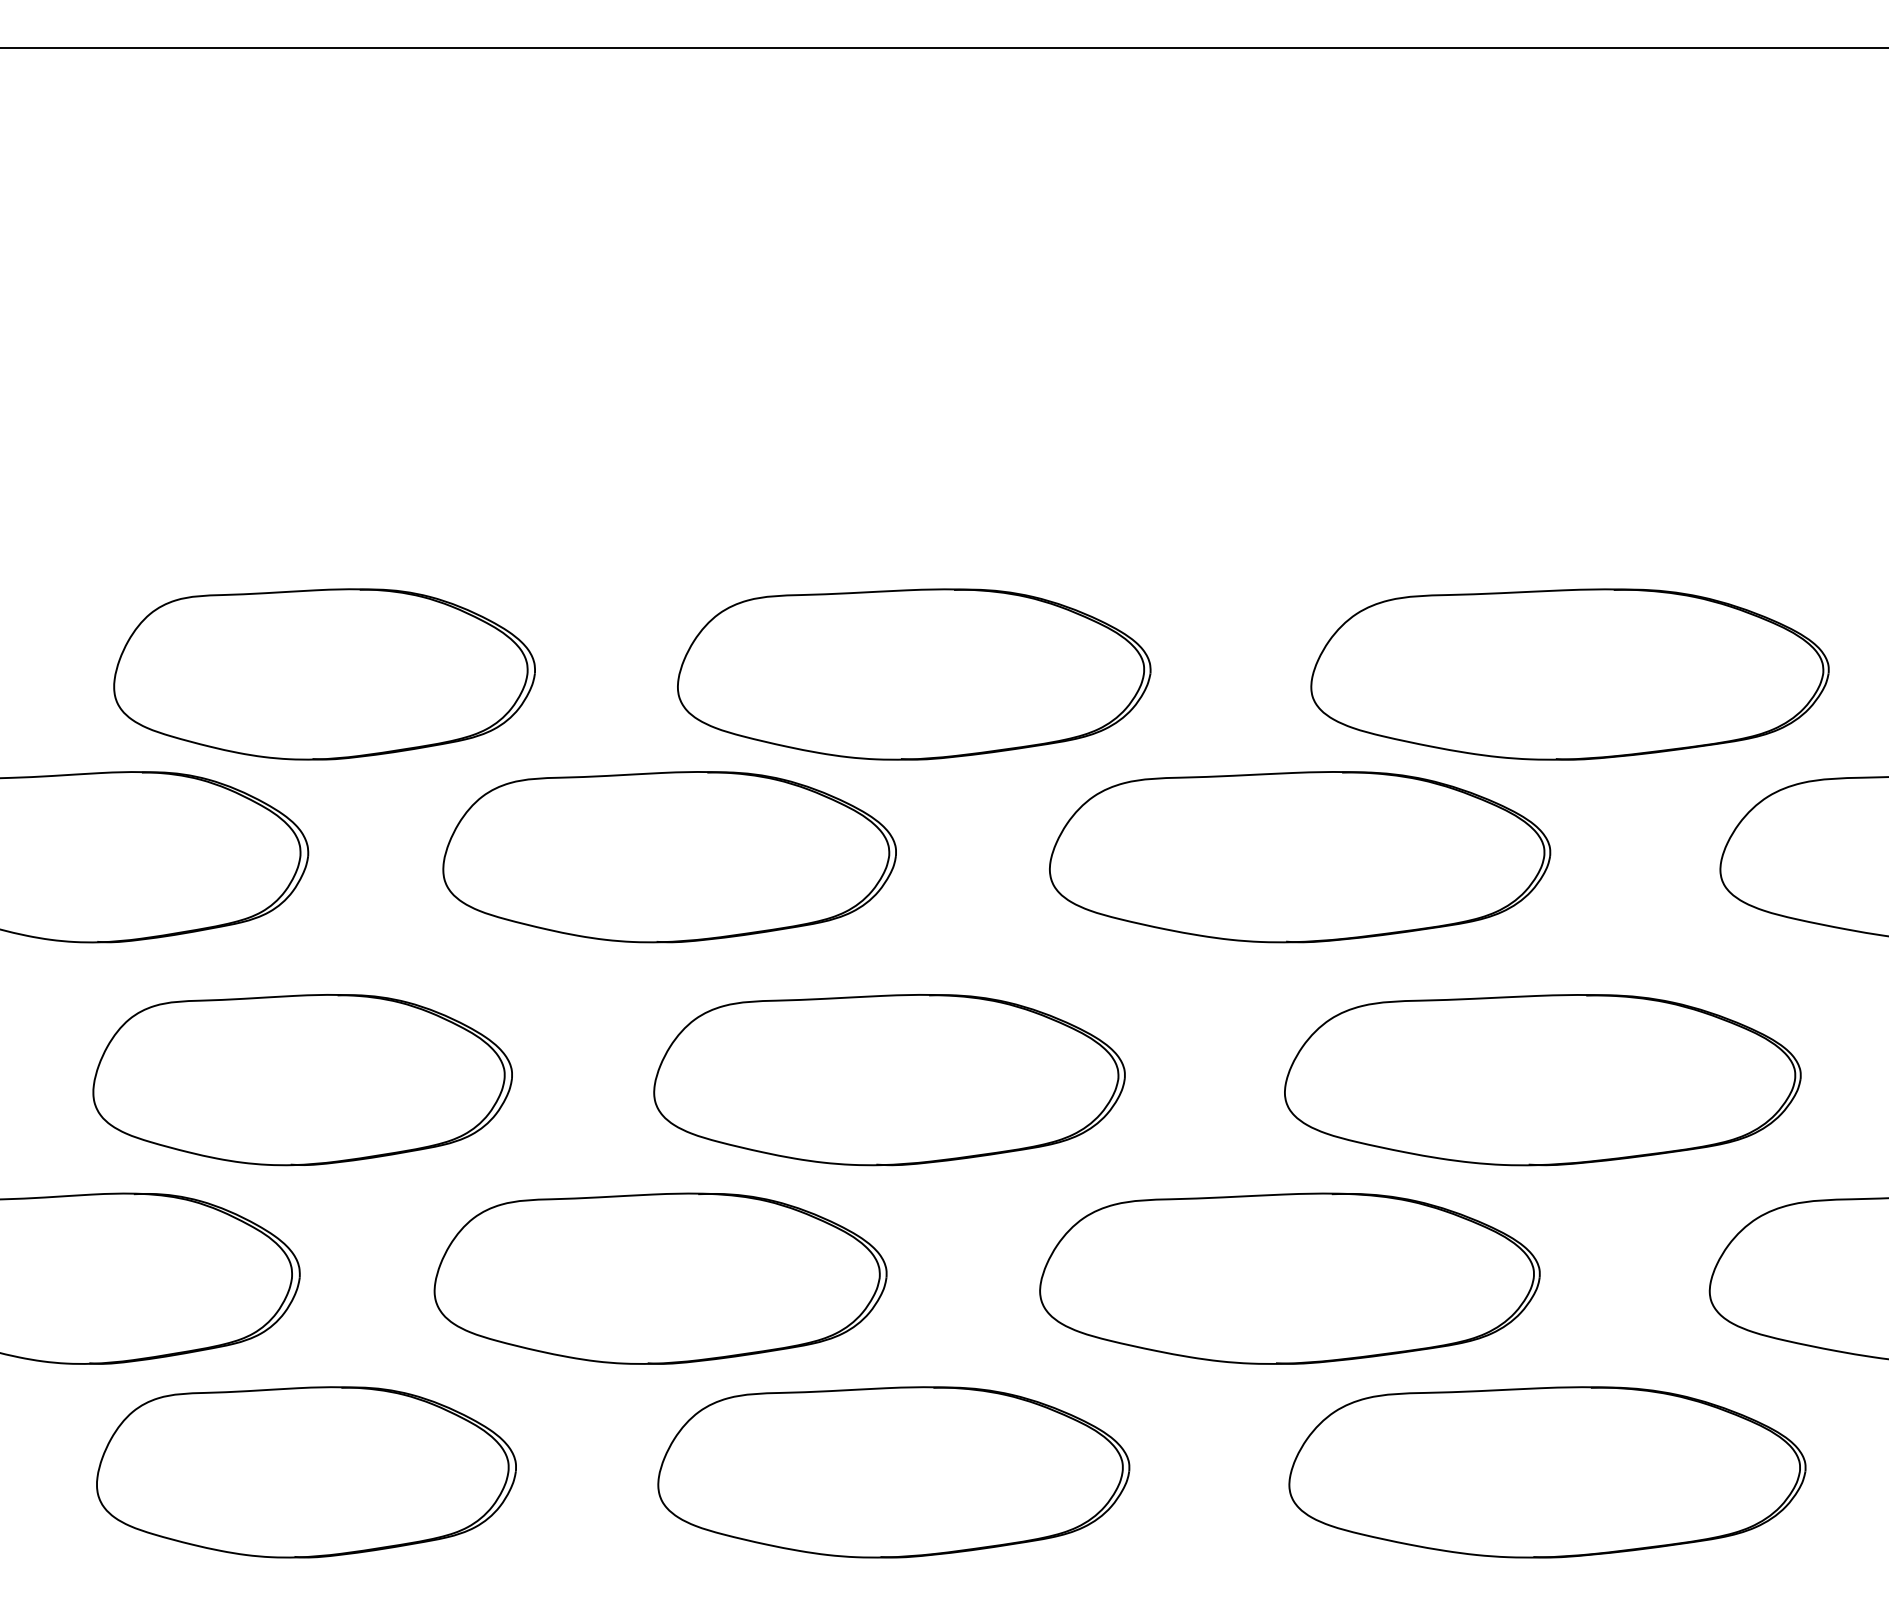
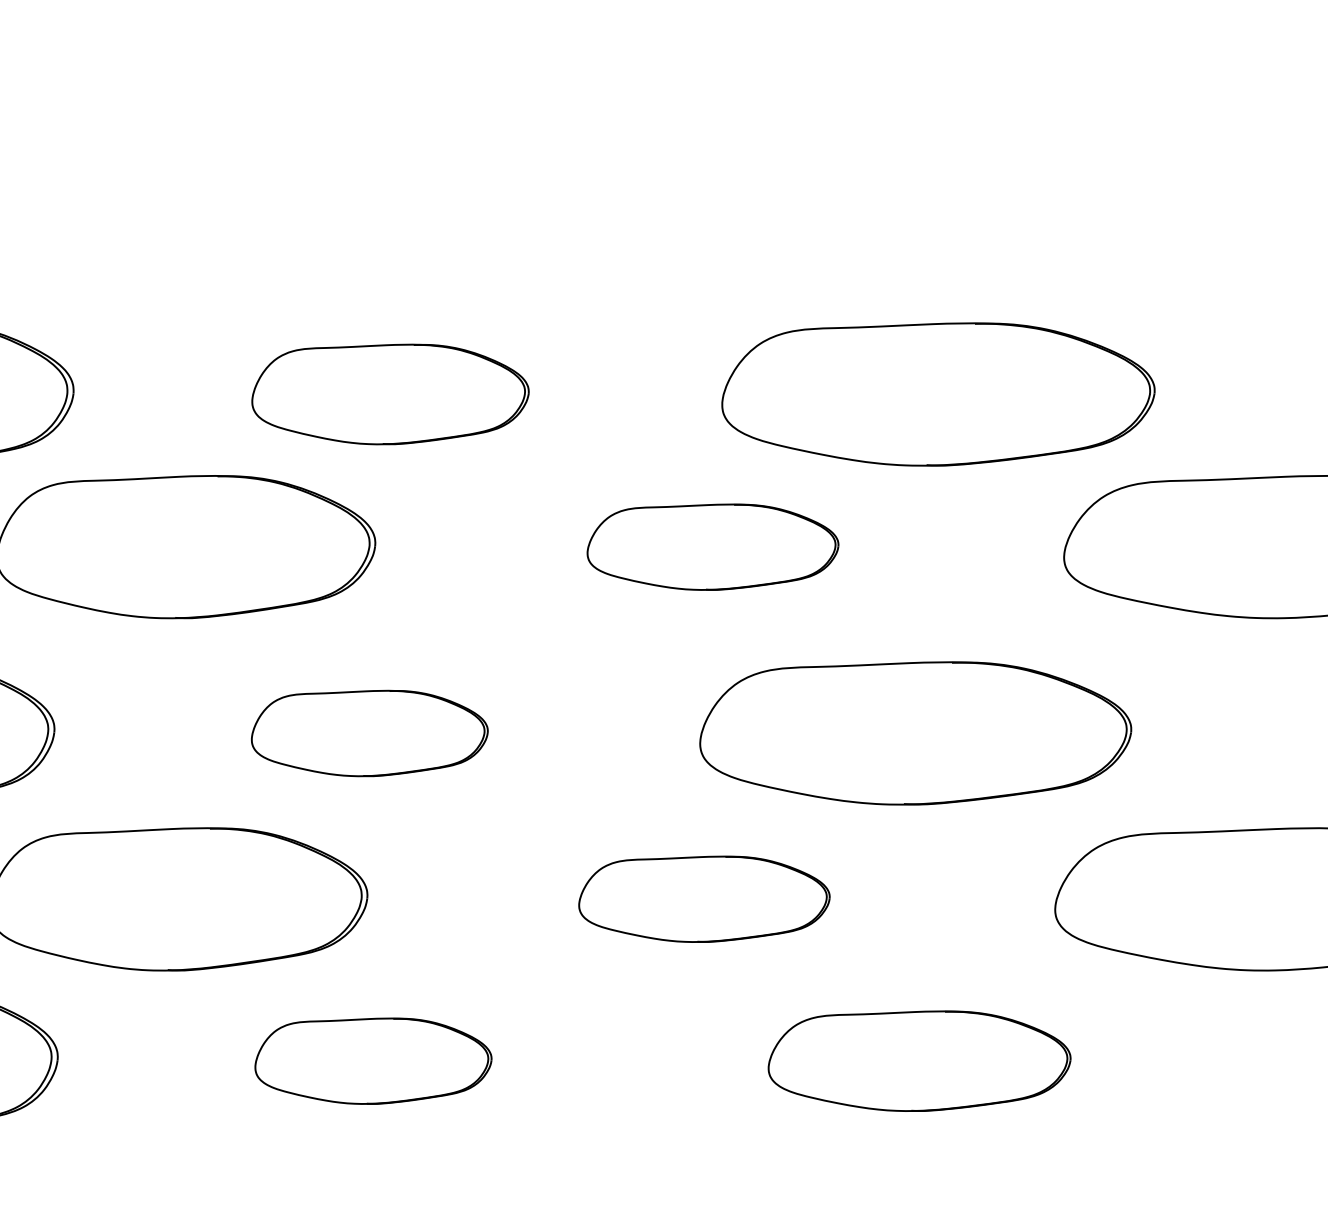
part: (914, 674) -> (390, 394), size x0.7
part: (1300, 857) -> (713, 547), size x0.6
part: (889, 1080) -> (369, 733), size x0.6
part: (1289, 1278) -> (704, 899), size x0.6
part: (893, 1472) -> (373, 1061), size x0.6
part: (1547, 1472) -> (919, 1061), size x0.7

